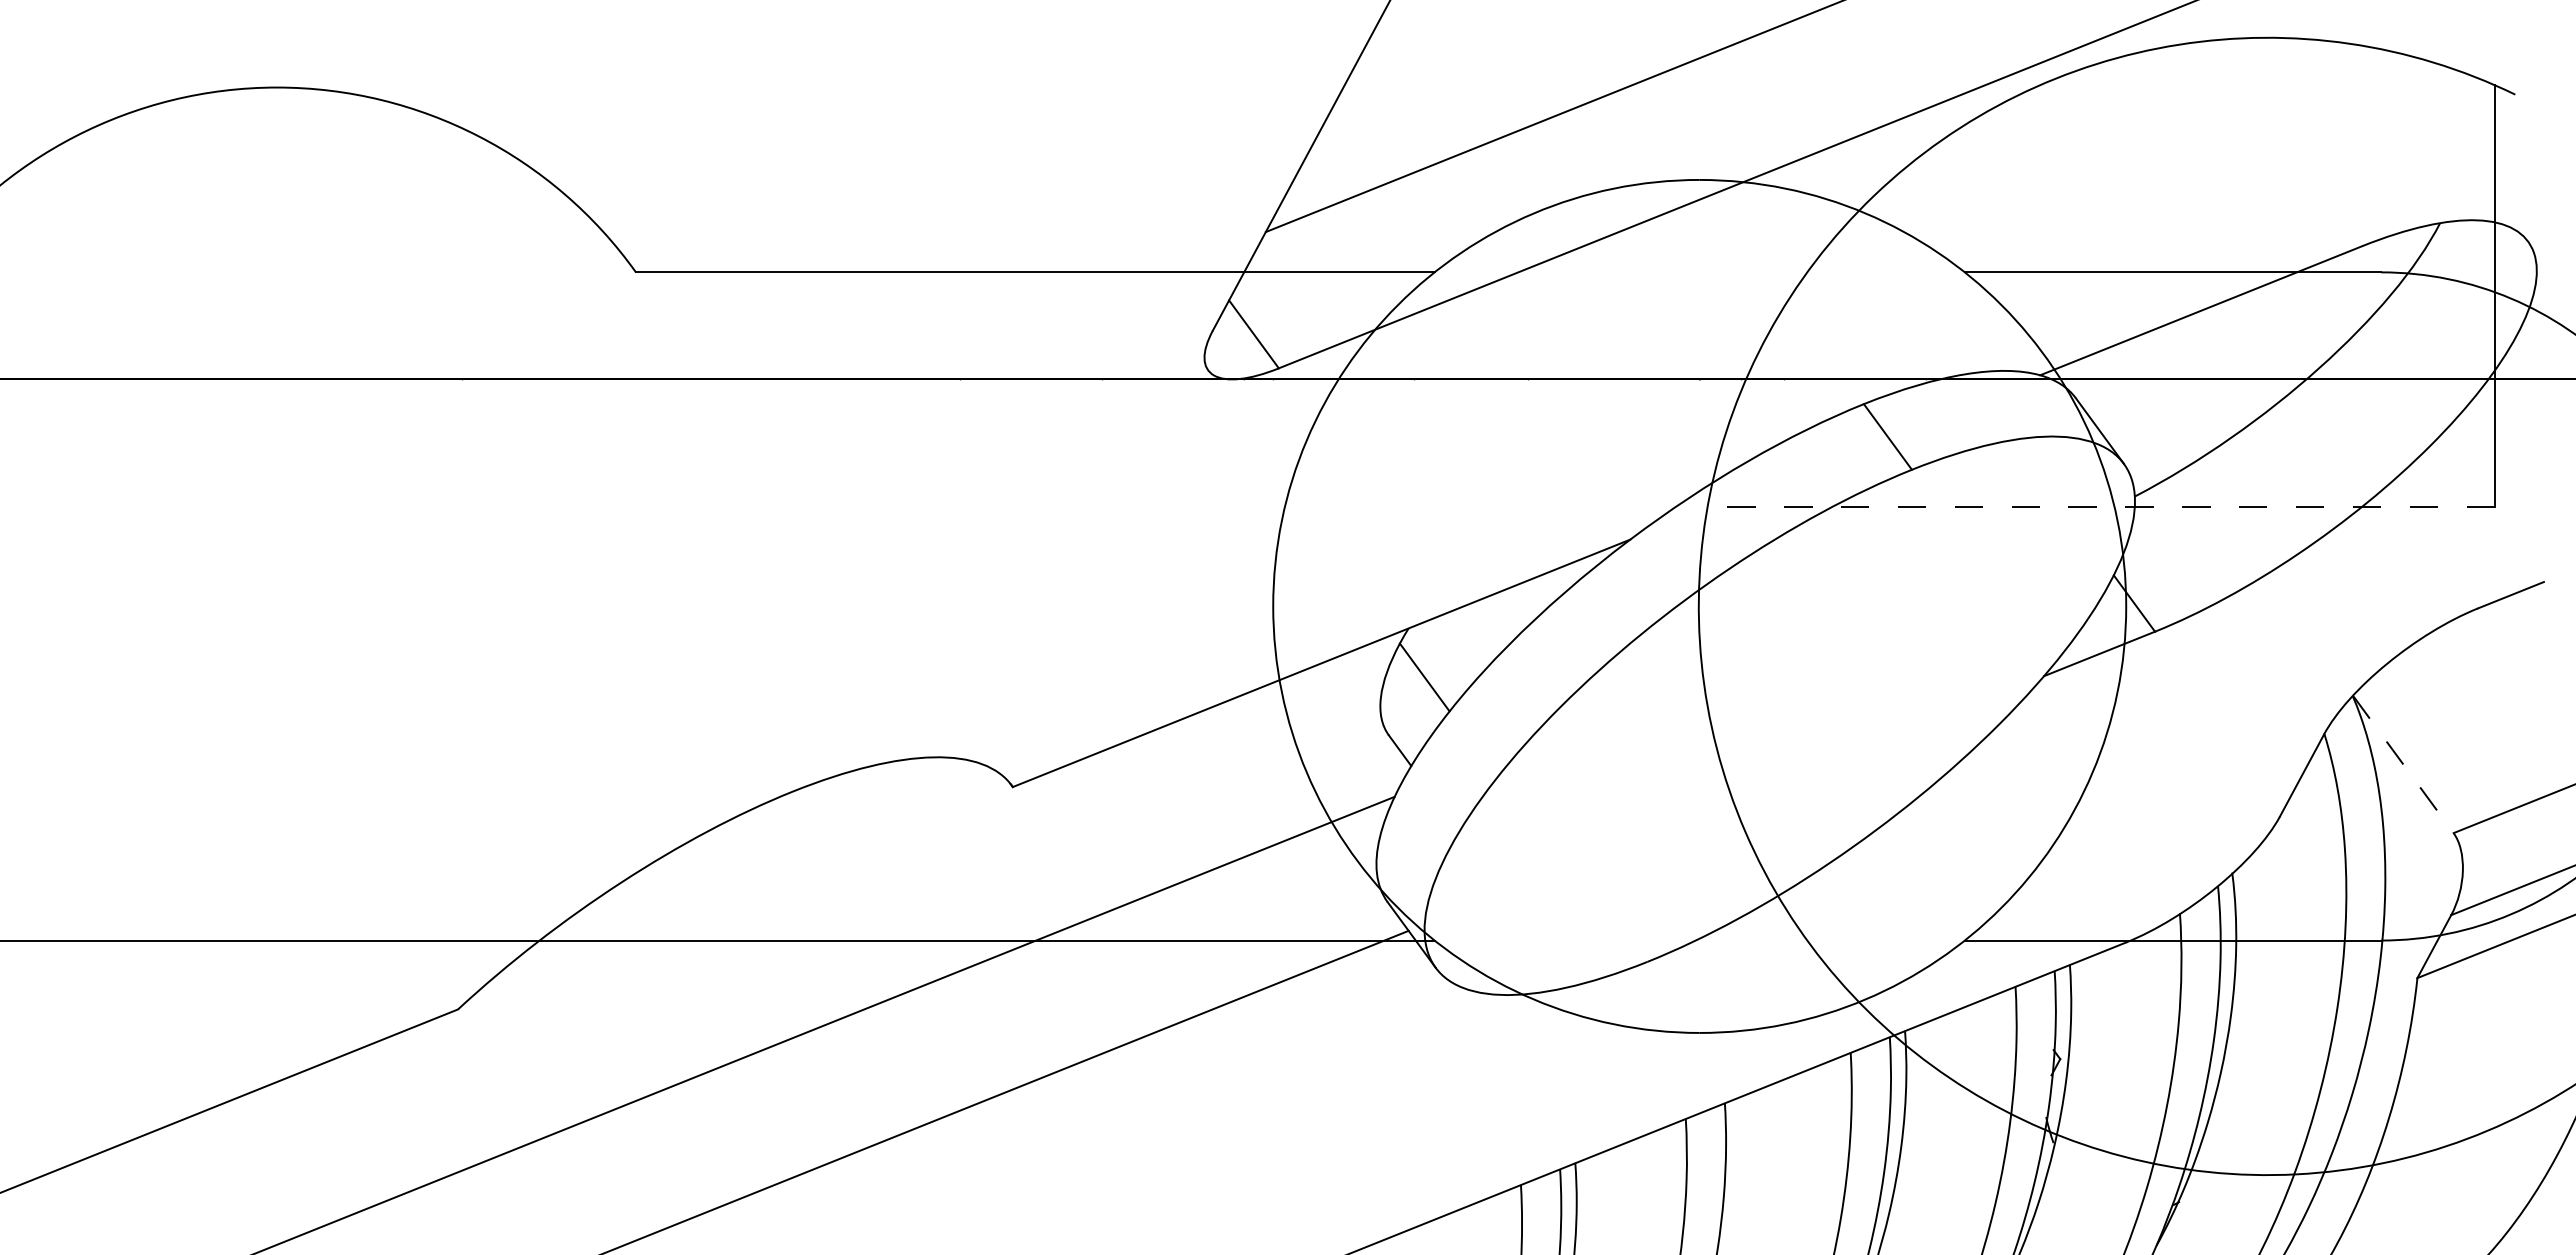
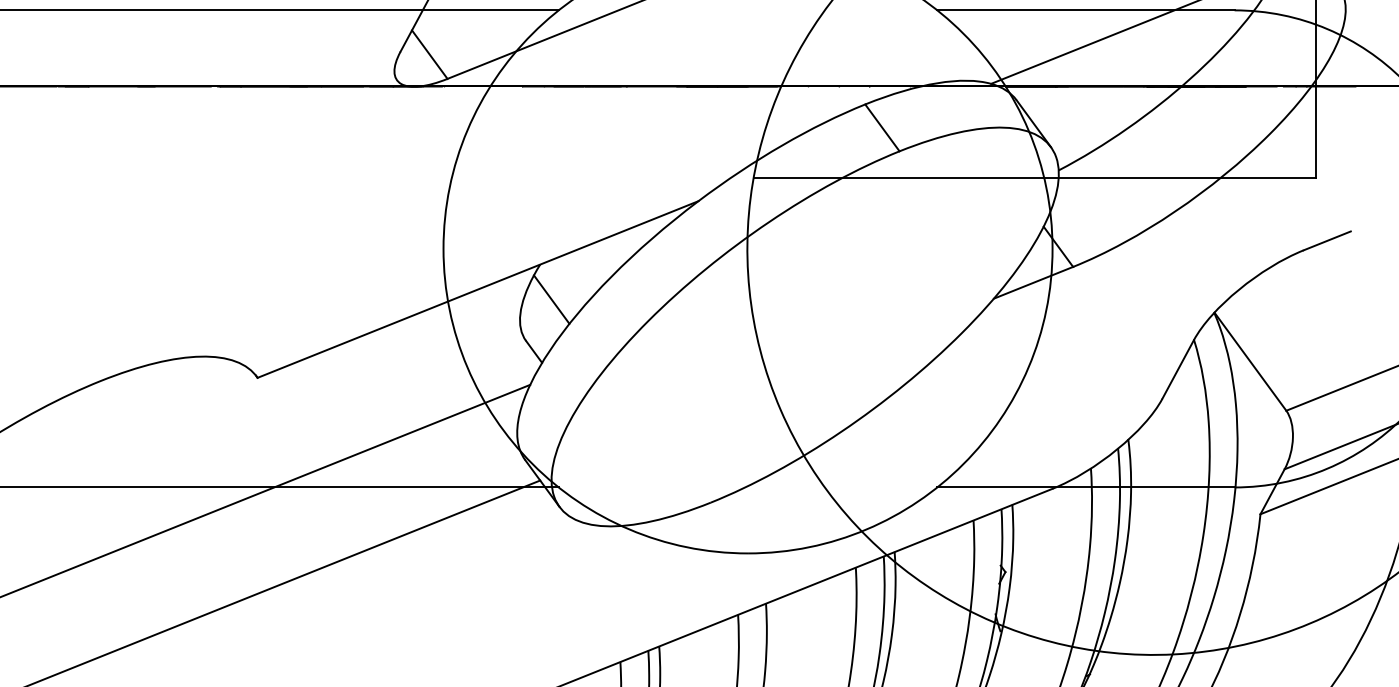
line: (2101, 506) -> (1034, 177), dashed -> solid
line: (2403, 764) -> (1250, 361), dashed -> solid

